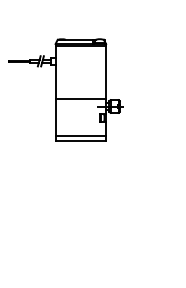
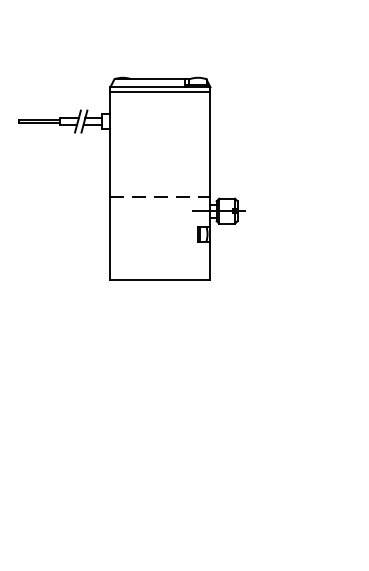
line: (81, 99) -> (161, 197), solid -> dashed
line: (80, 135) -> (159, 268), removed

